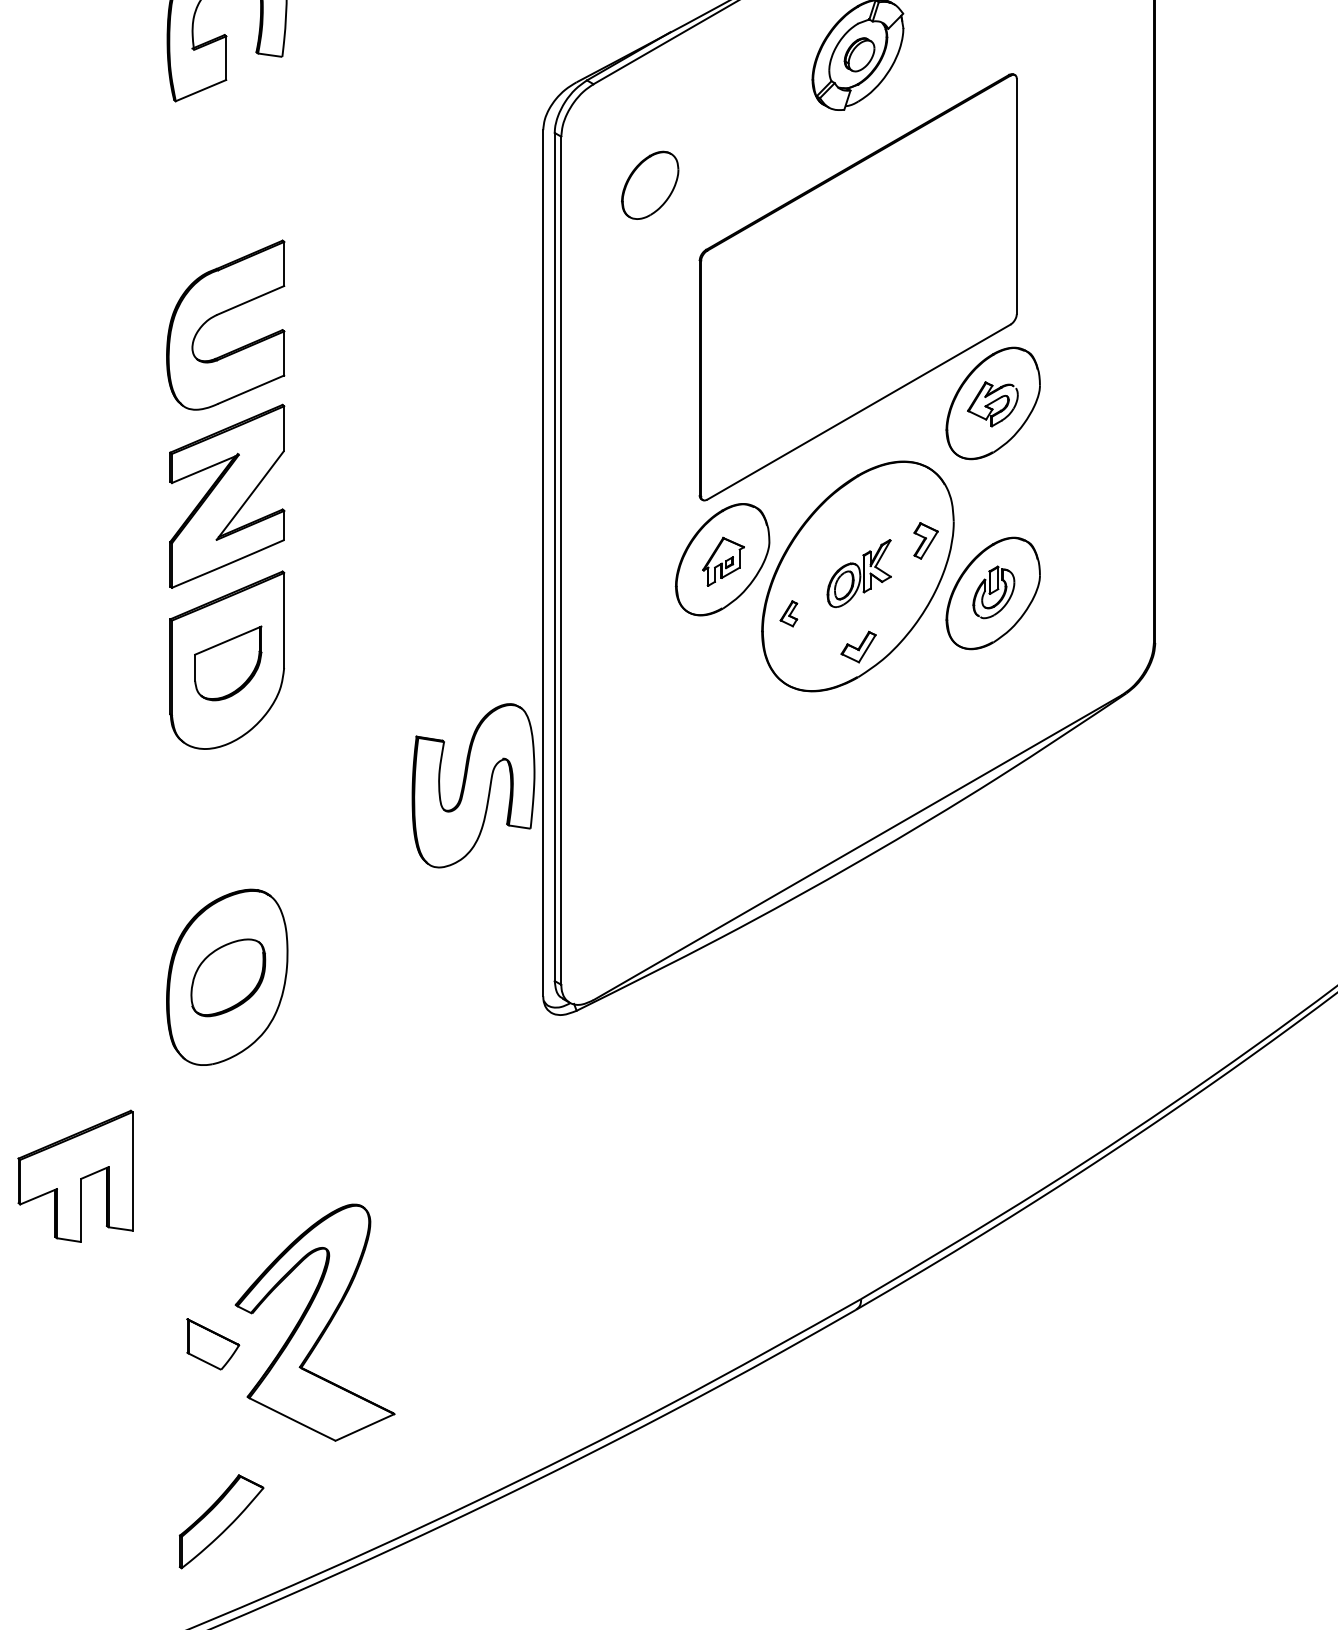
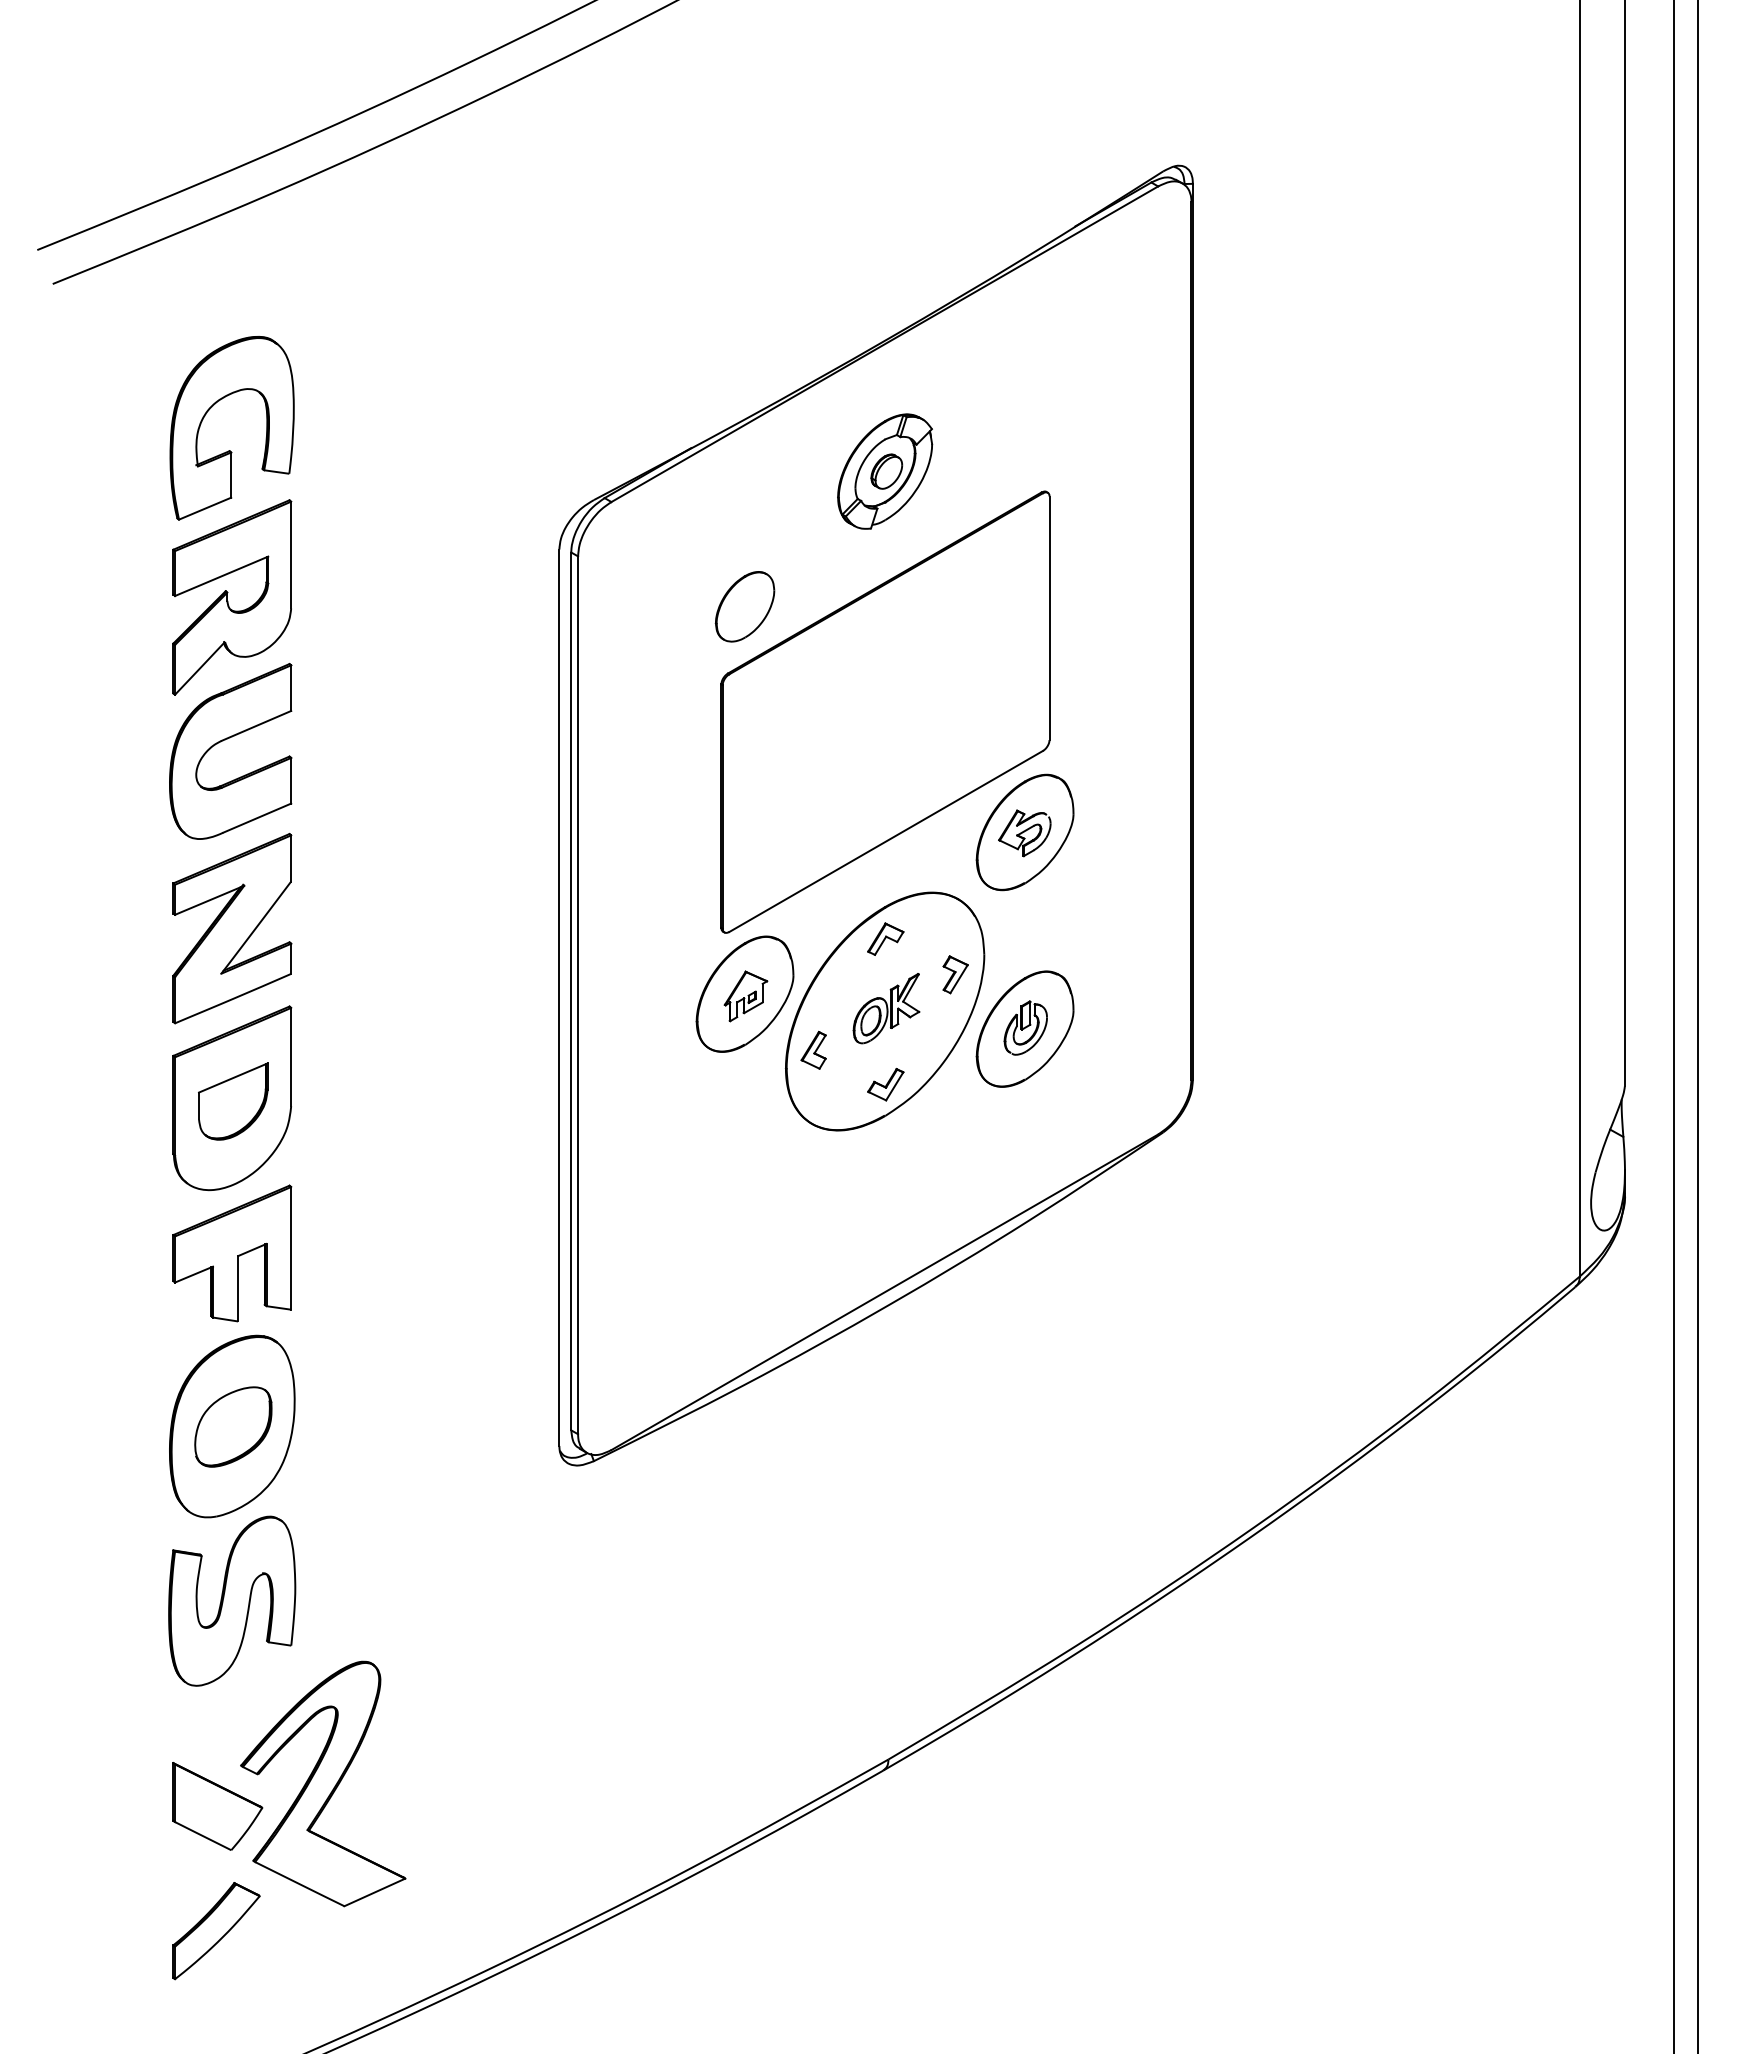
part: (227, 176) -> (232, 597), added
part: (649, 185) -> (744, 606), moved
part: (858, 505) -> (885, 938), added
part: (788, 613) -> (813, 1049), size x1.43
part: (473, 785) -> (232, 1600), moved
part: (75, 1176) -> (232, 1253), moved
part: (212, 1344) -> (217, 1806), size x1.67
part: (221, 1522) -> (216, 1931), moved

